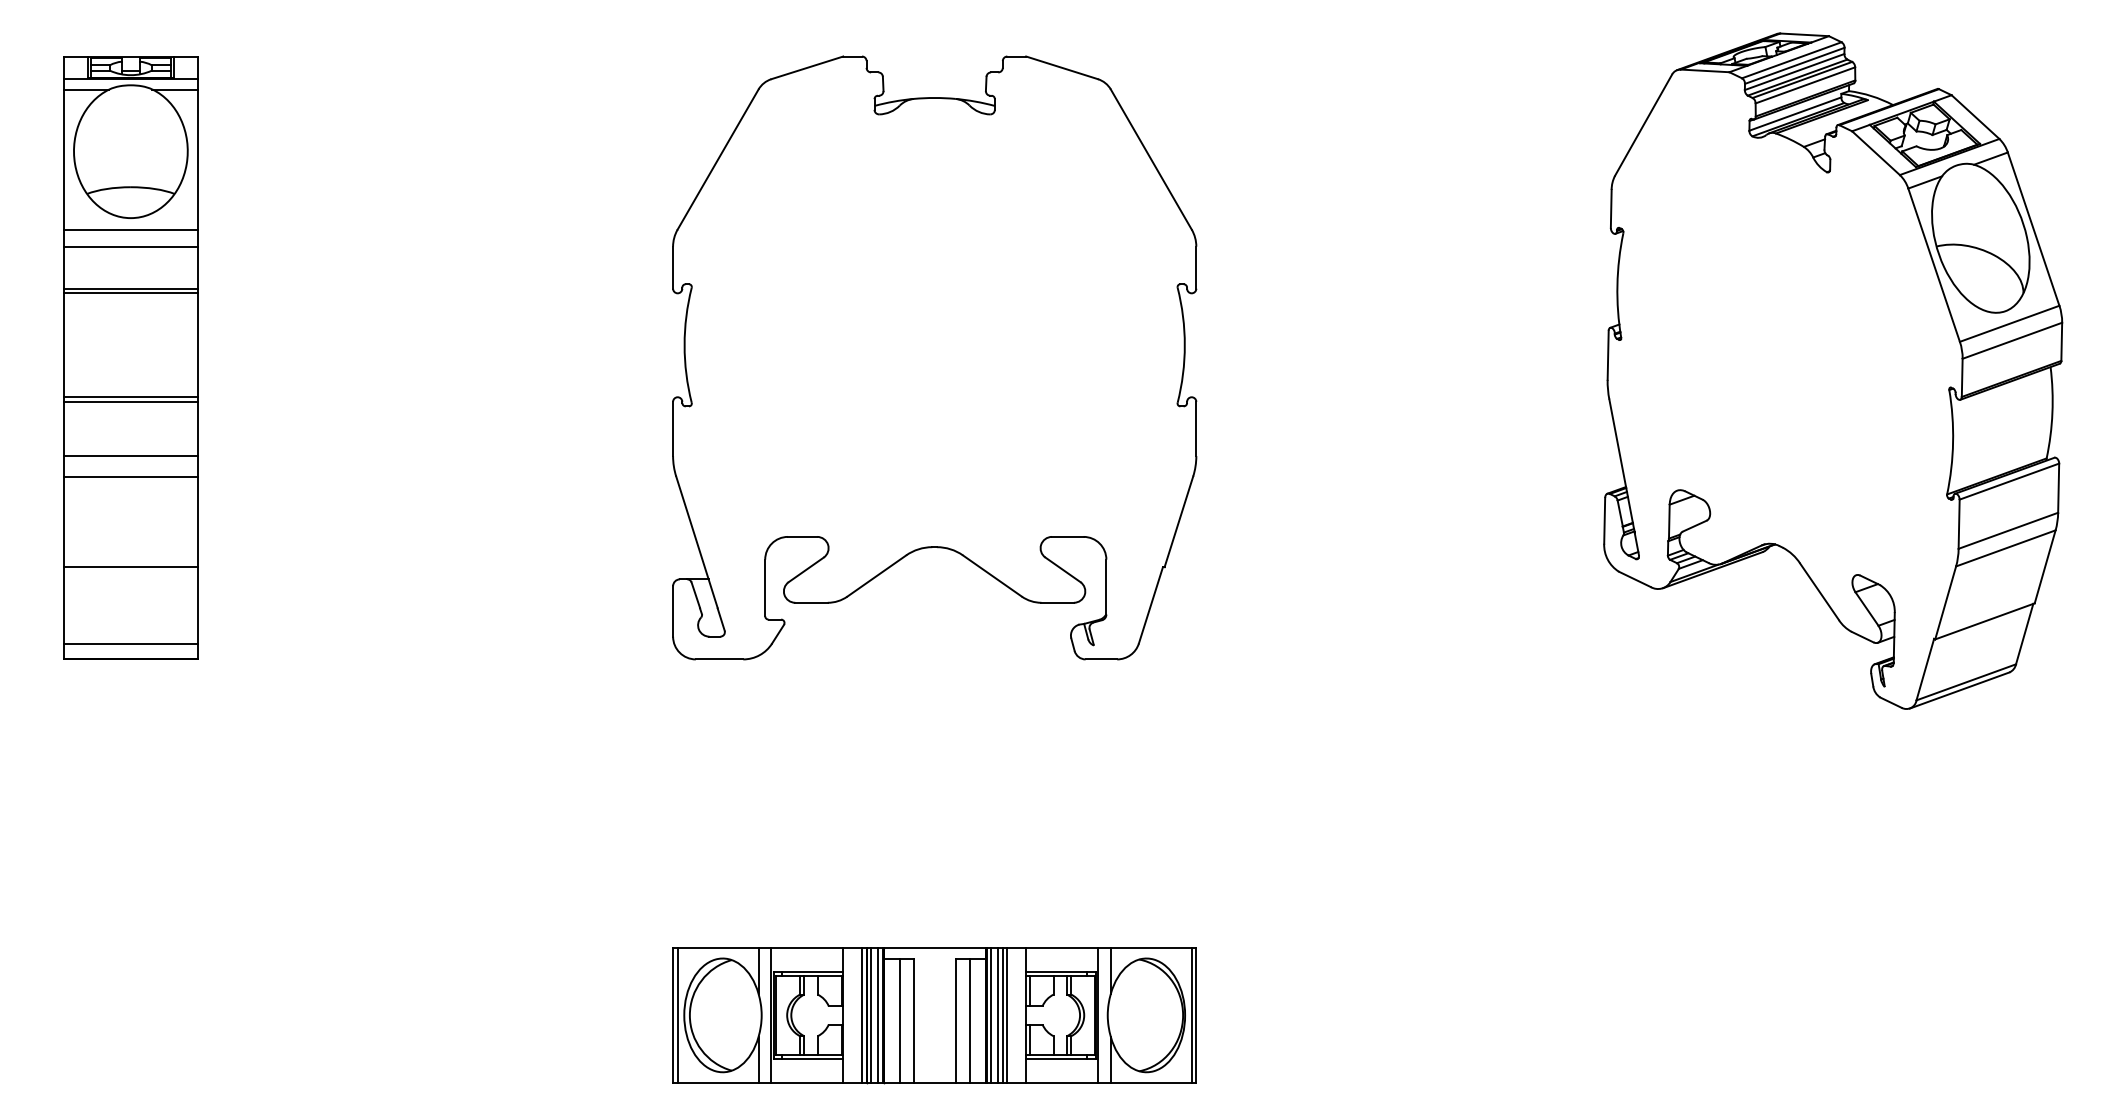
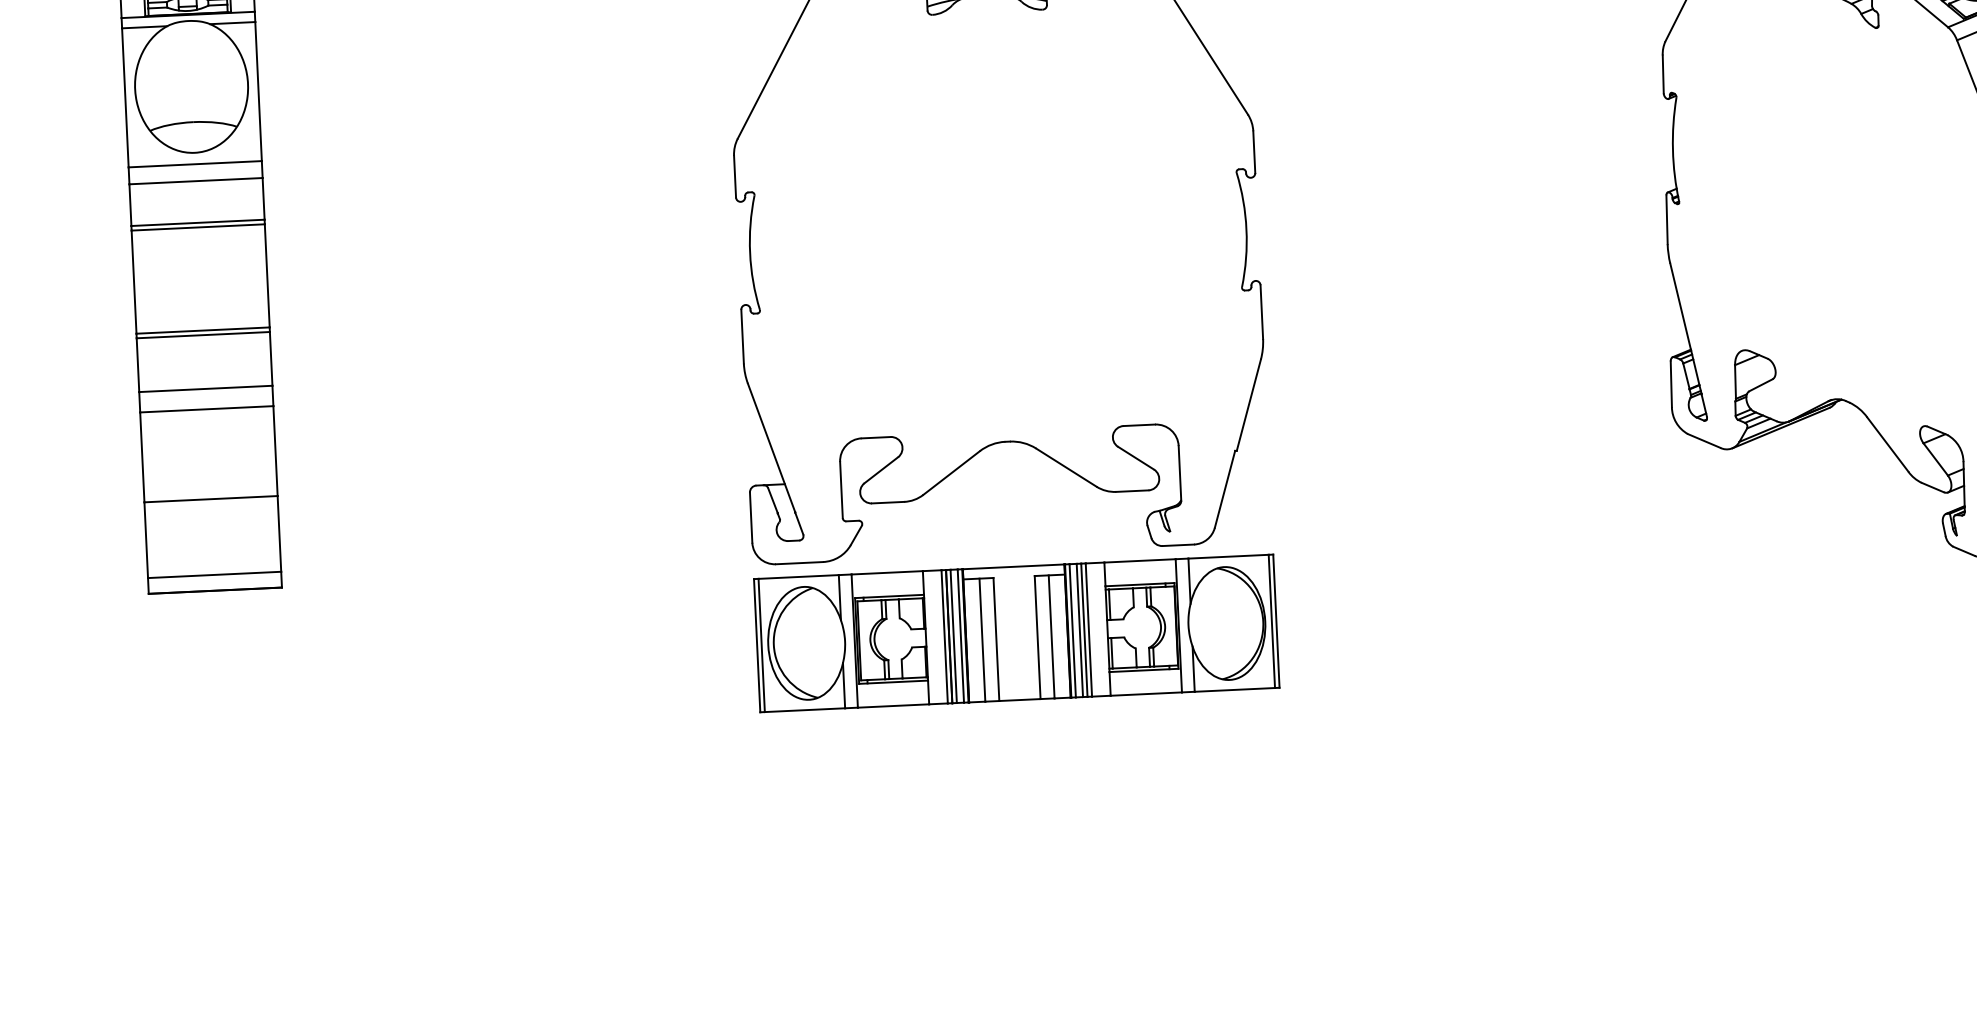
part: (934, 1015) -> (1016, 633), moved

